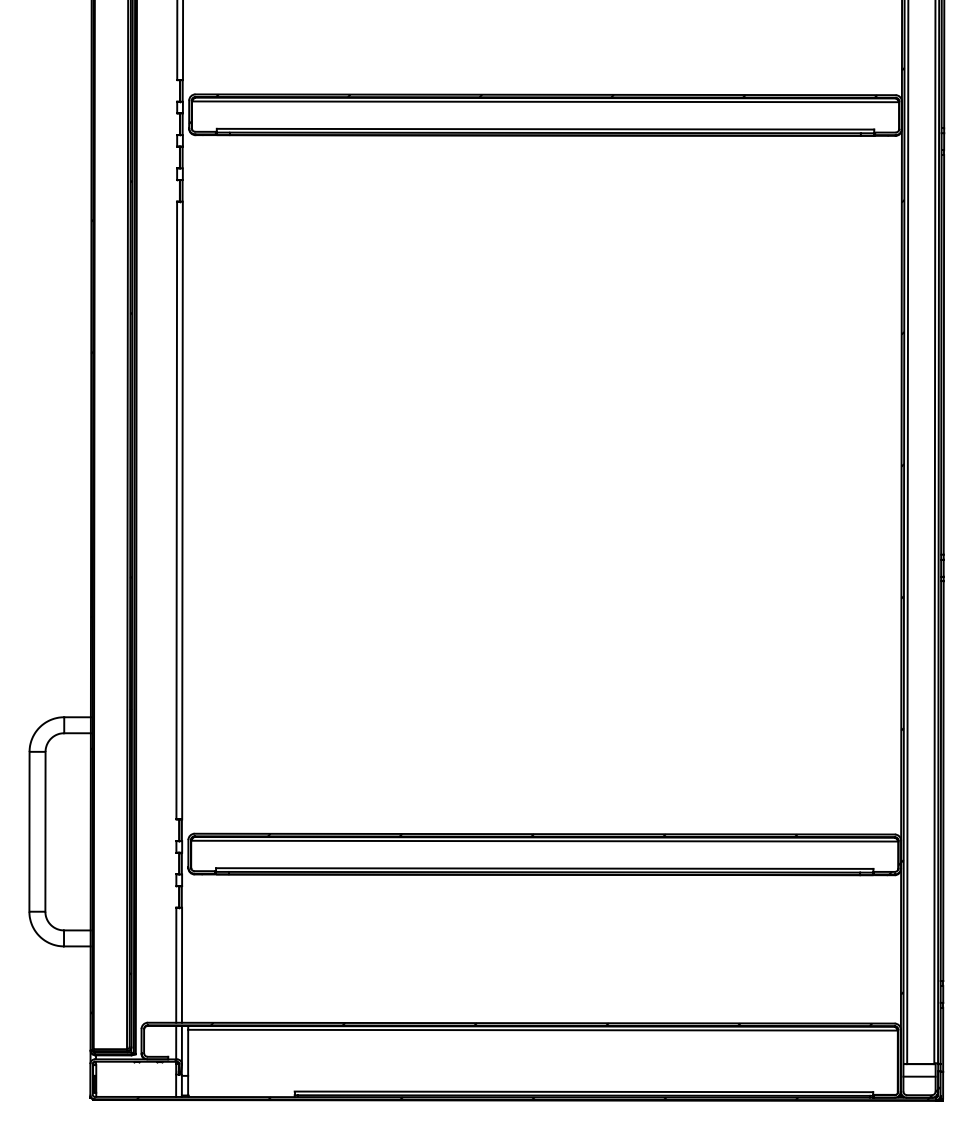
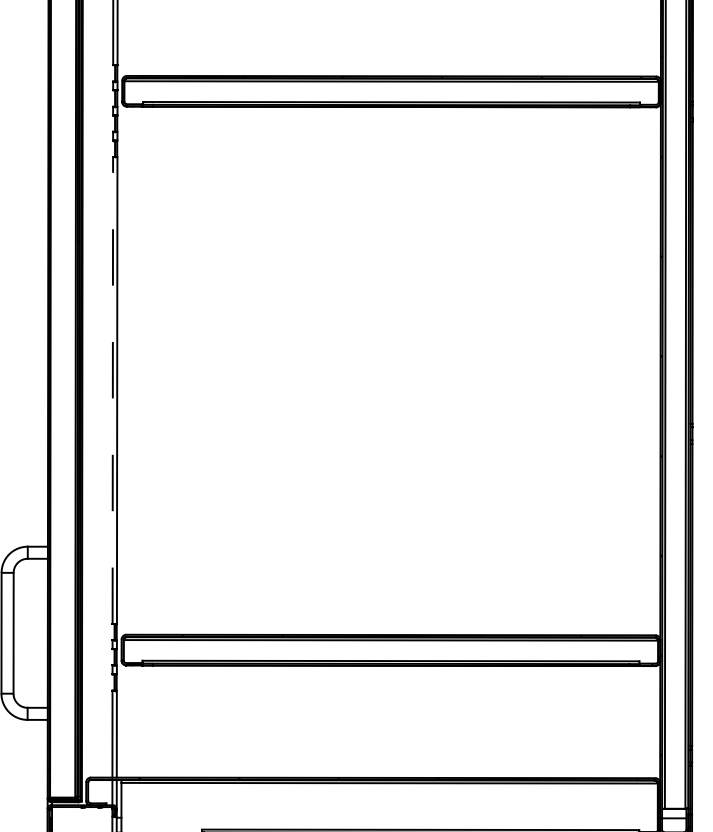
line: (176, 510) -> (112, 390), solid -> dashed

